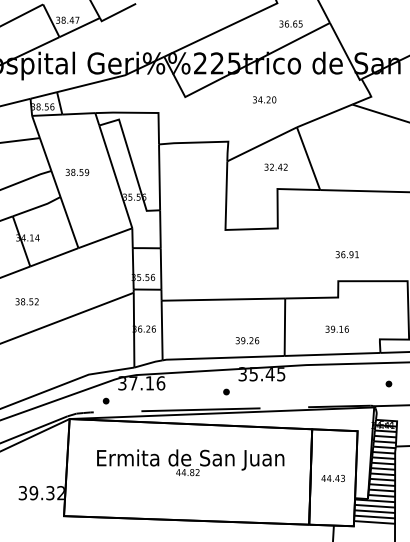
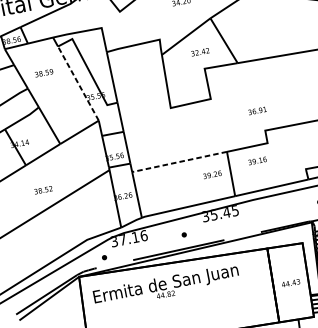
text: (77, 171) -> (44, 72), moved
line: (115, 176) -> (78, 83), solid -> dashed
text: (346, 254) -> (256, 110), moved
line: (223, 299) -> (179, 161), solid -> dashed
text: (26, 301) -> (42, 190), moved
text: (336, 328) -> (256, 160), moved
text: (247, 340) -> (212, 174), moved
part: (226, 391) -> (184, 234), moved
text: (190, 462) -> (166, 286), moved

